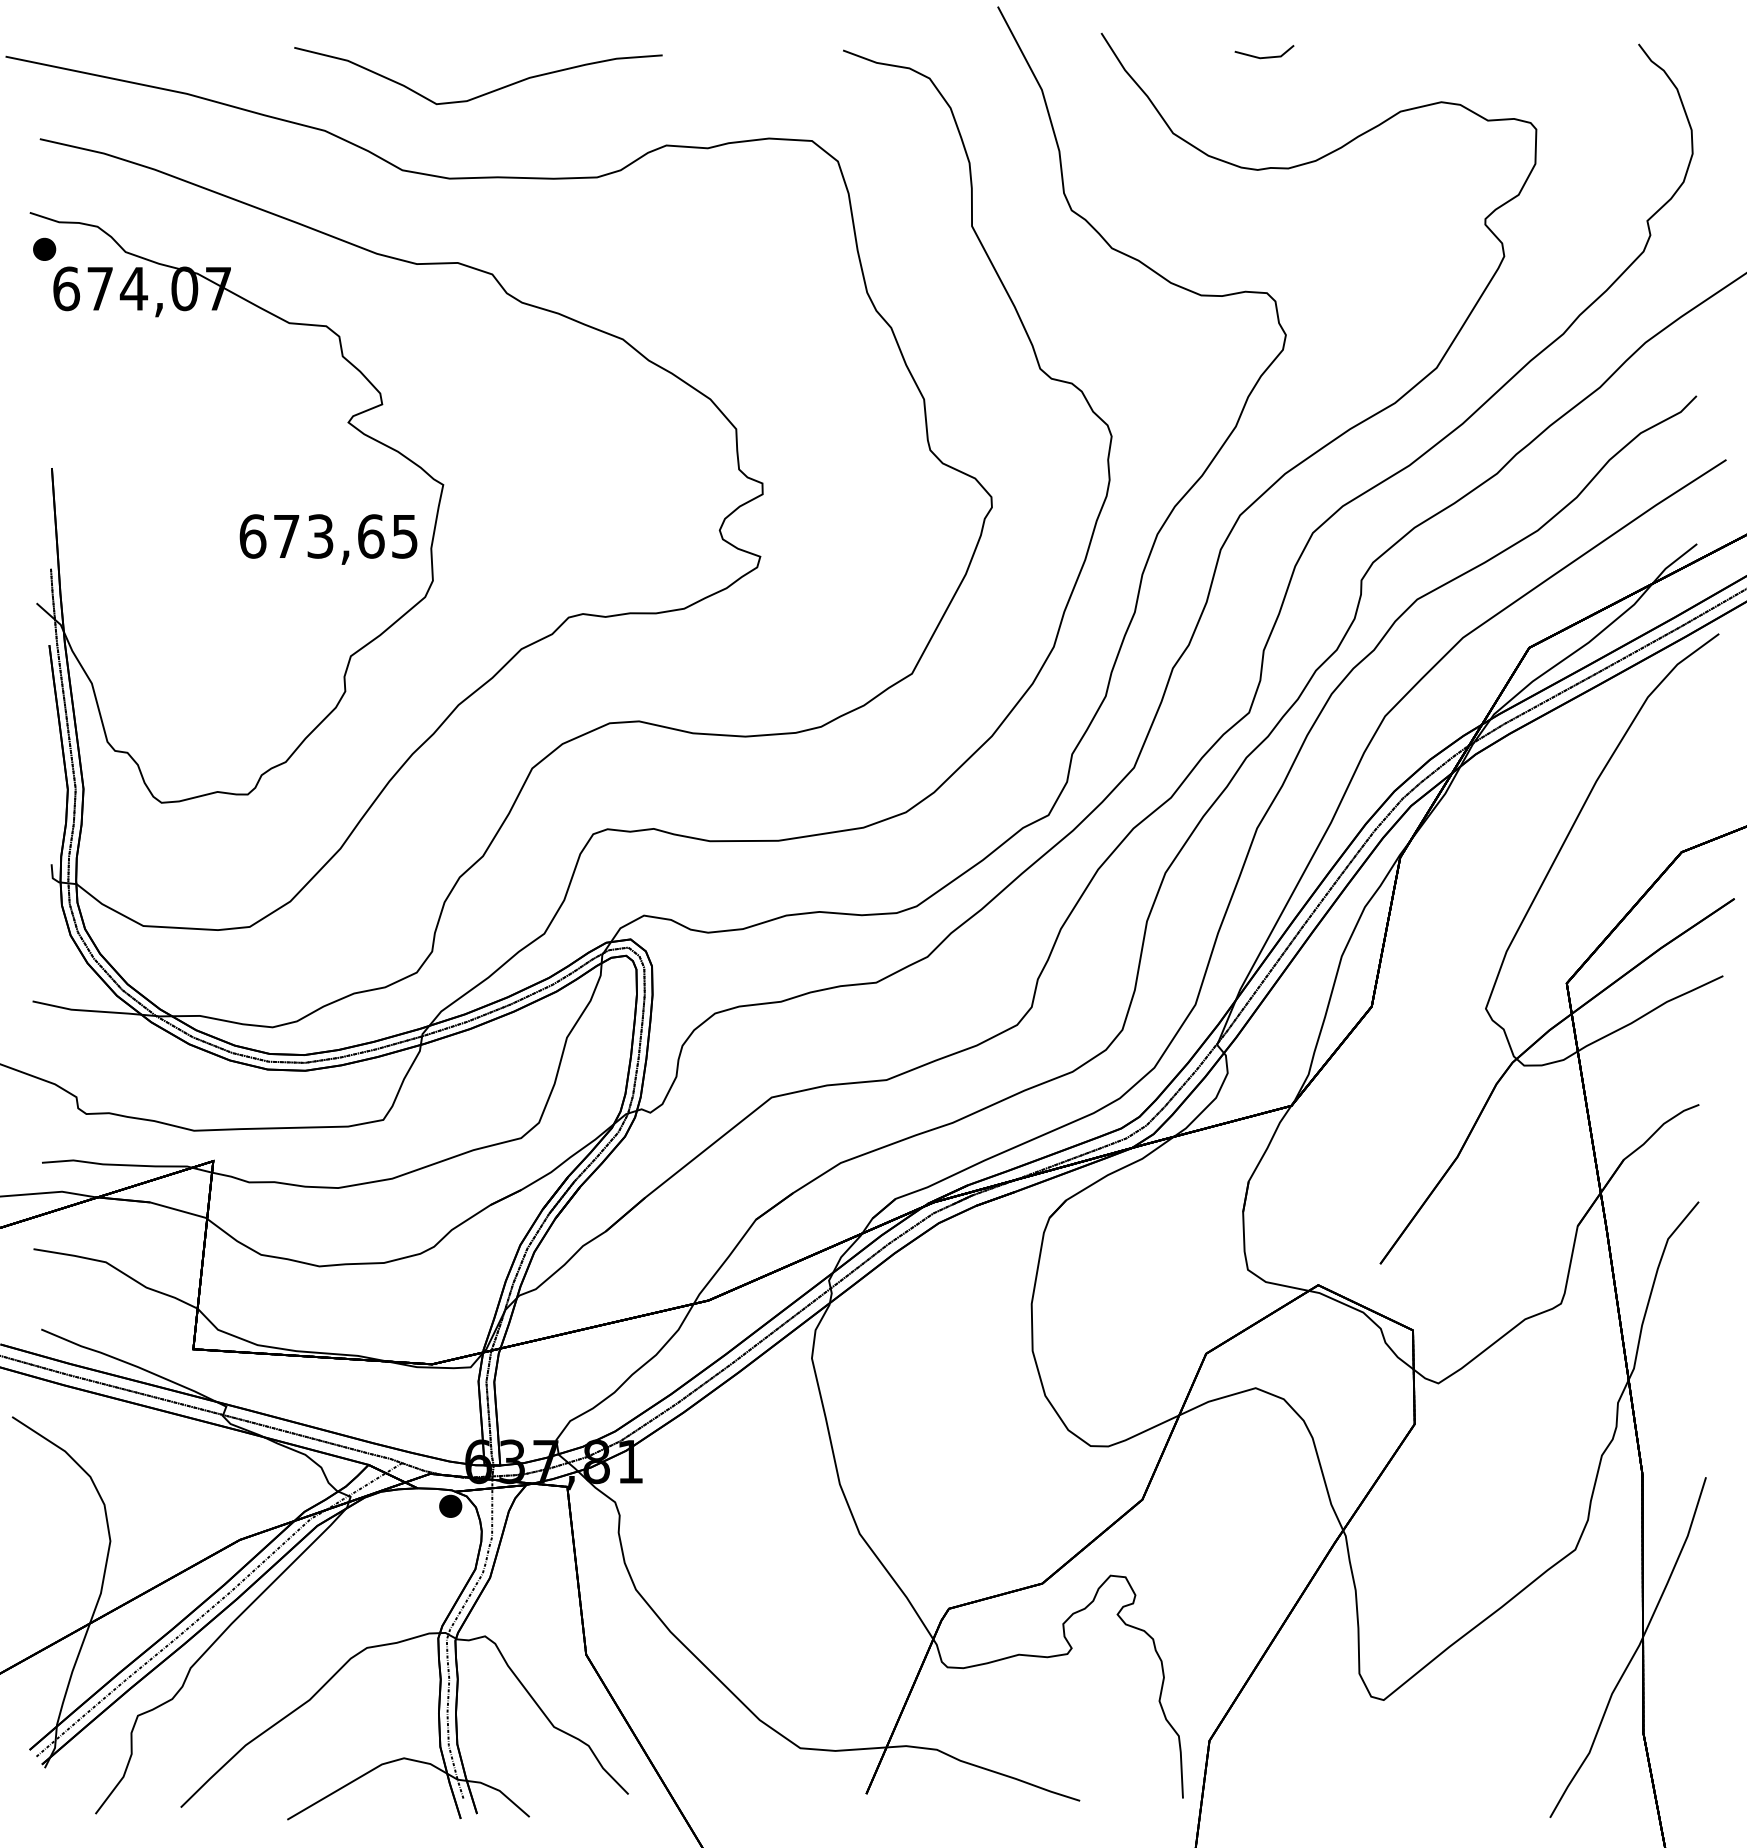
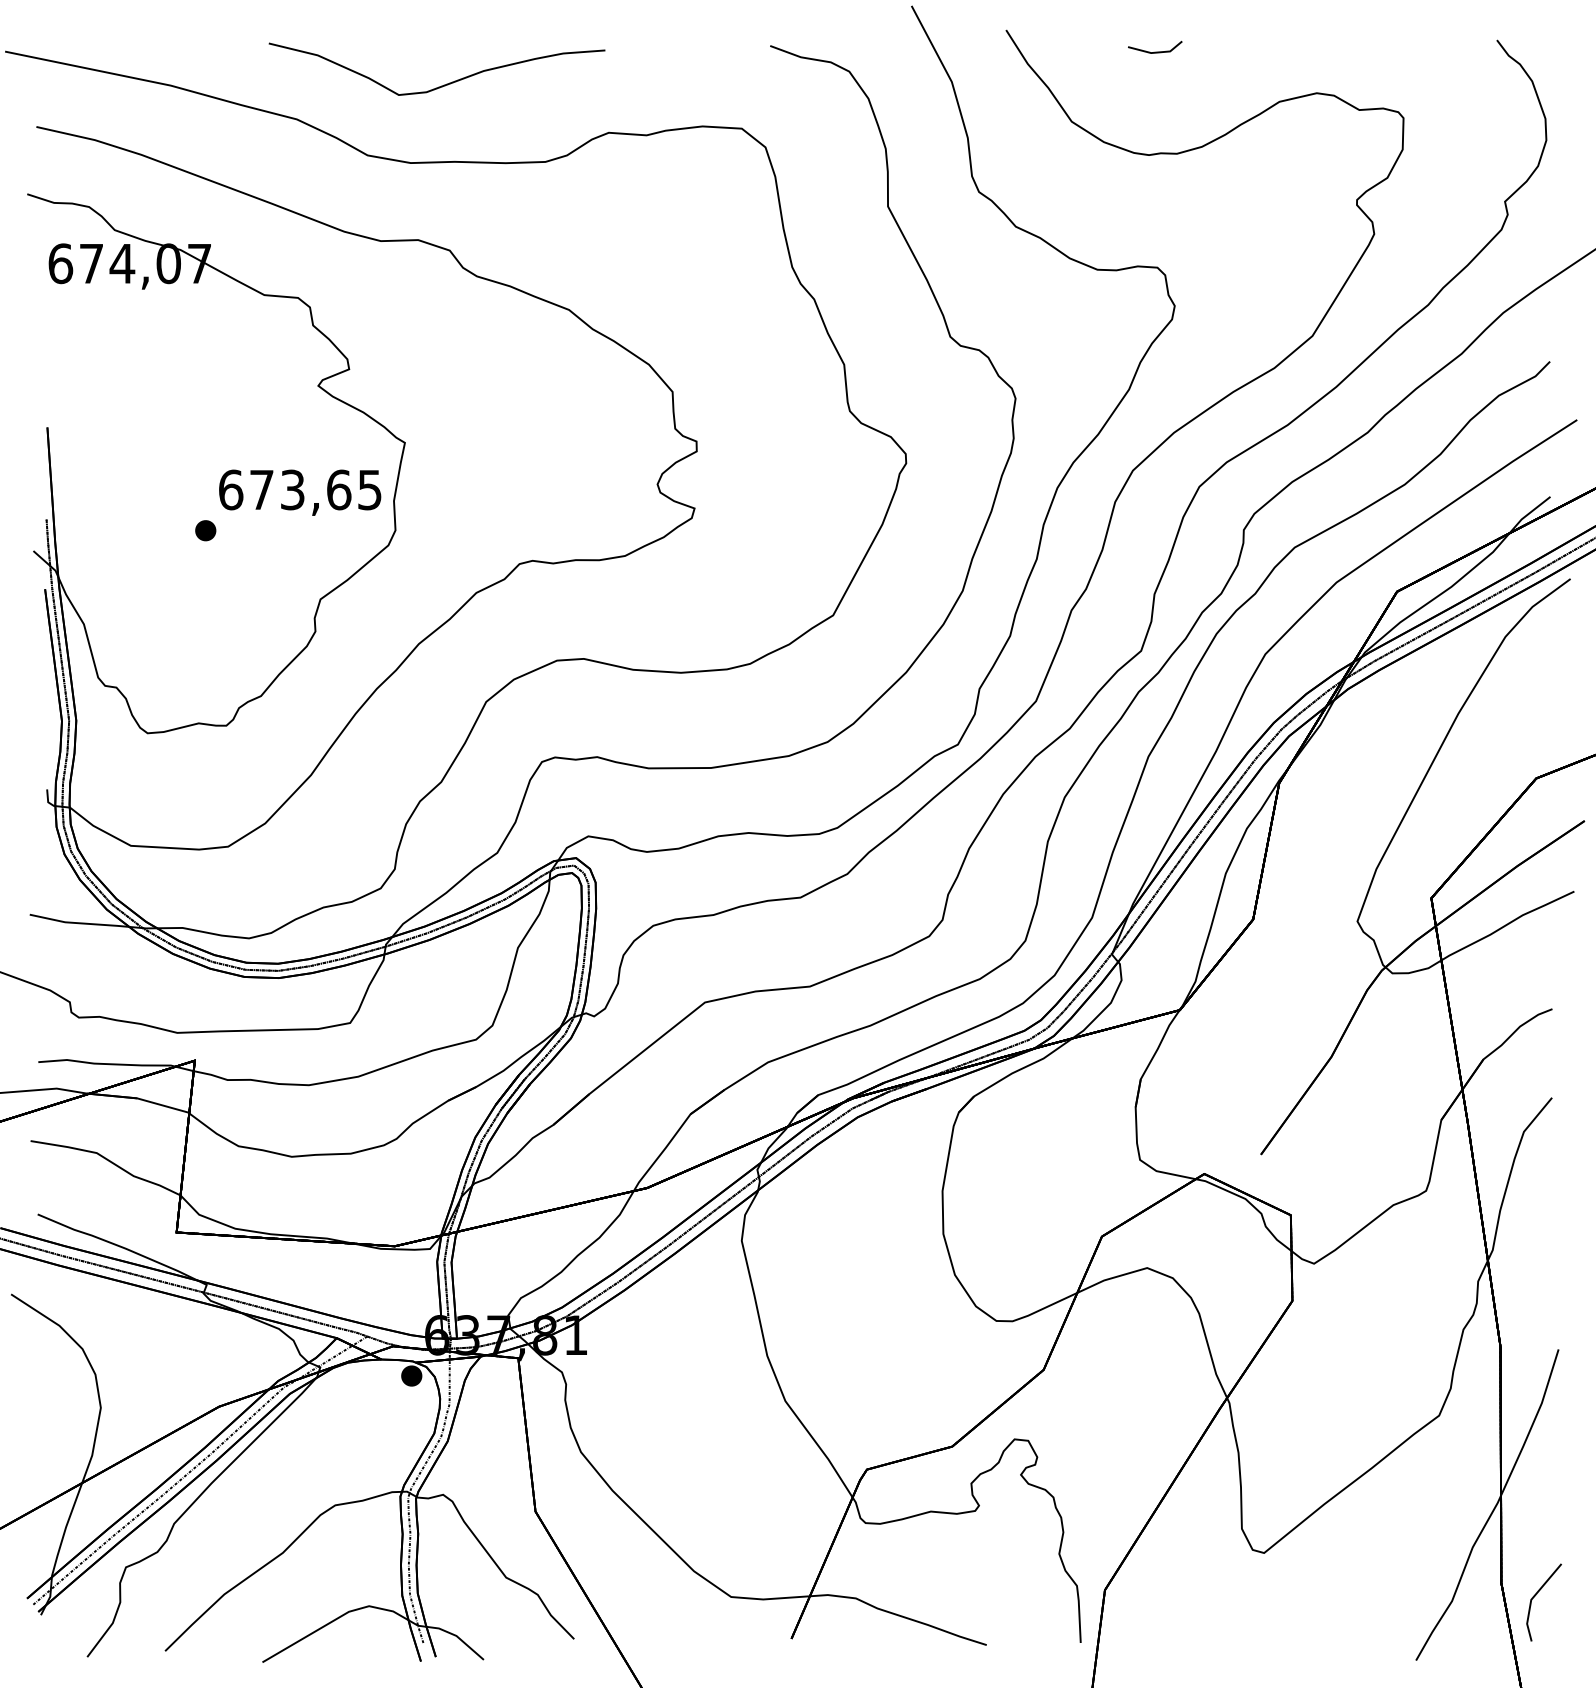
part: (44, 249) -> (205, 530), moved
line: (1681, 1746) -> (1536, 1595), added

